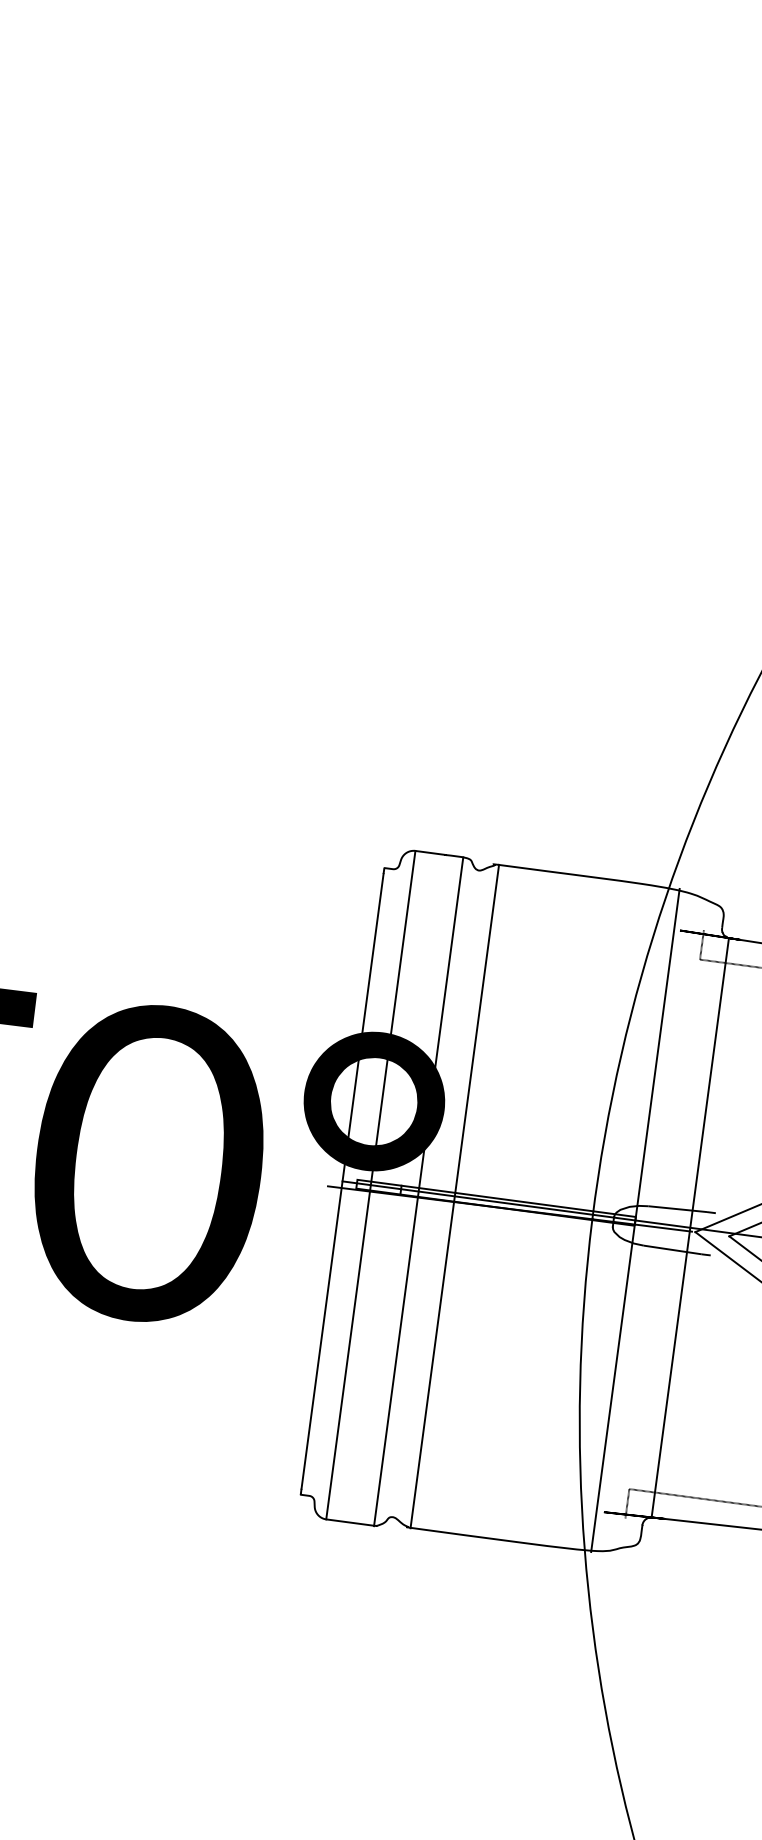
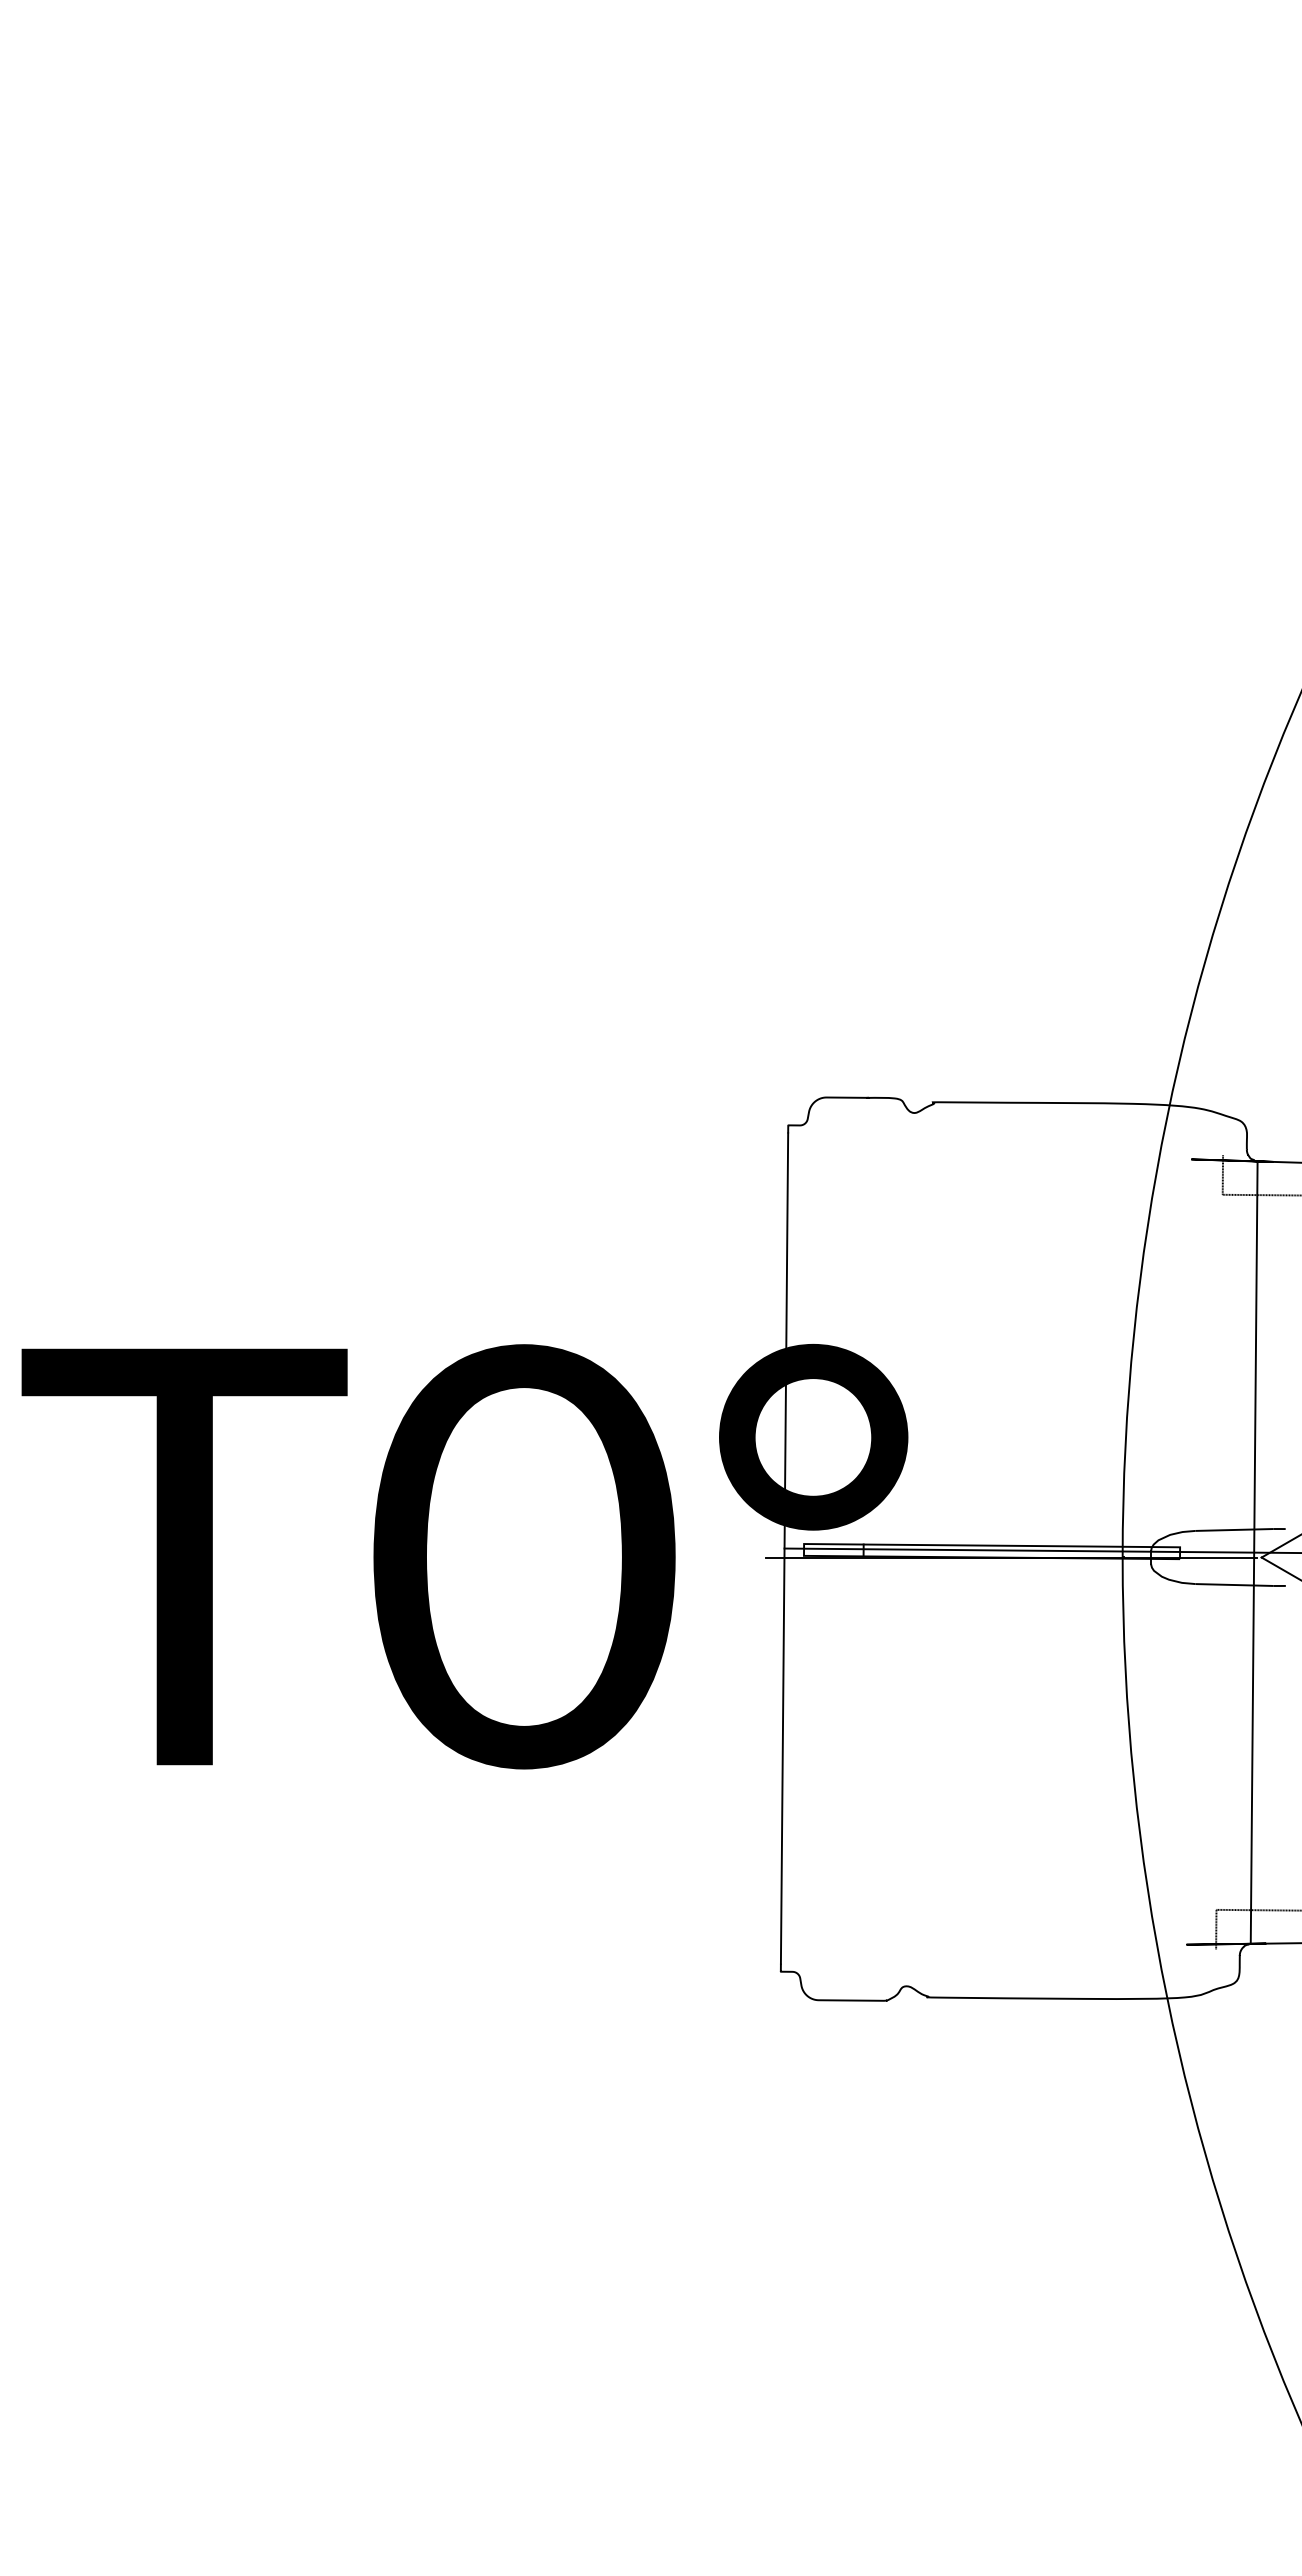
line: (370, 1184) -> (822, 1548), removed
line: (418, 1191) -> (887, 1549), removed
line: (455, 1196) -> (936, 1550), removed
line: (635, 1220) -> (1179, 1551), removed

